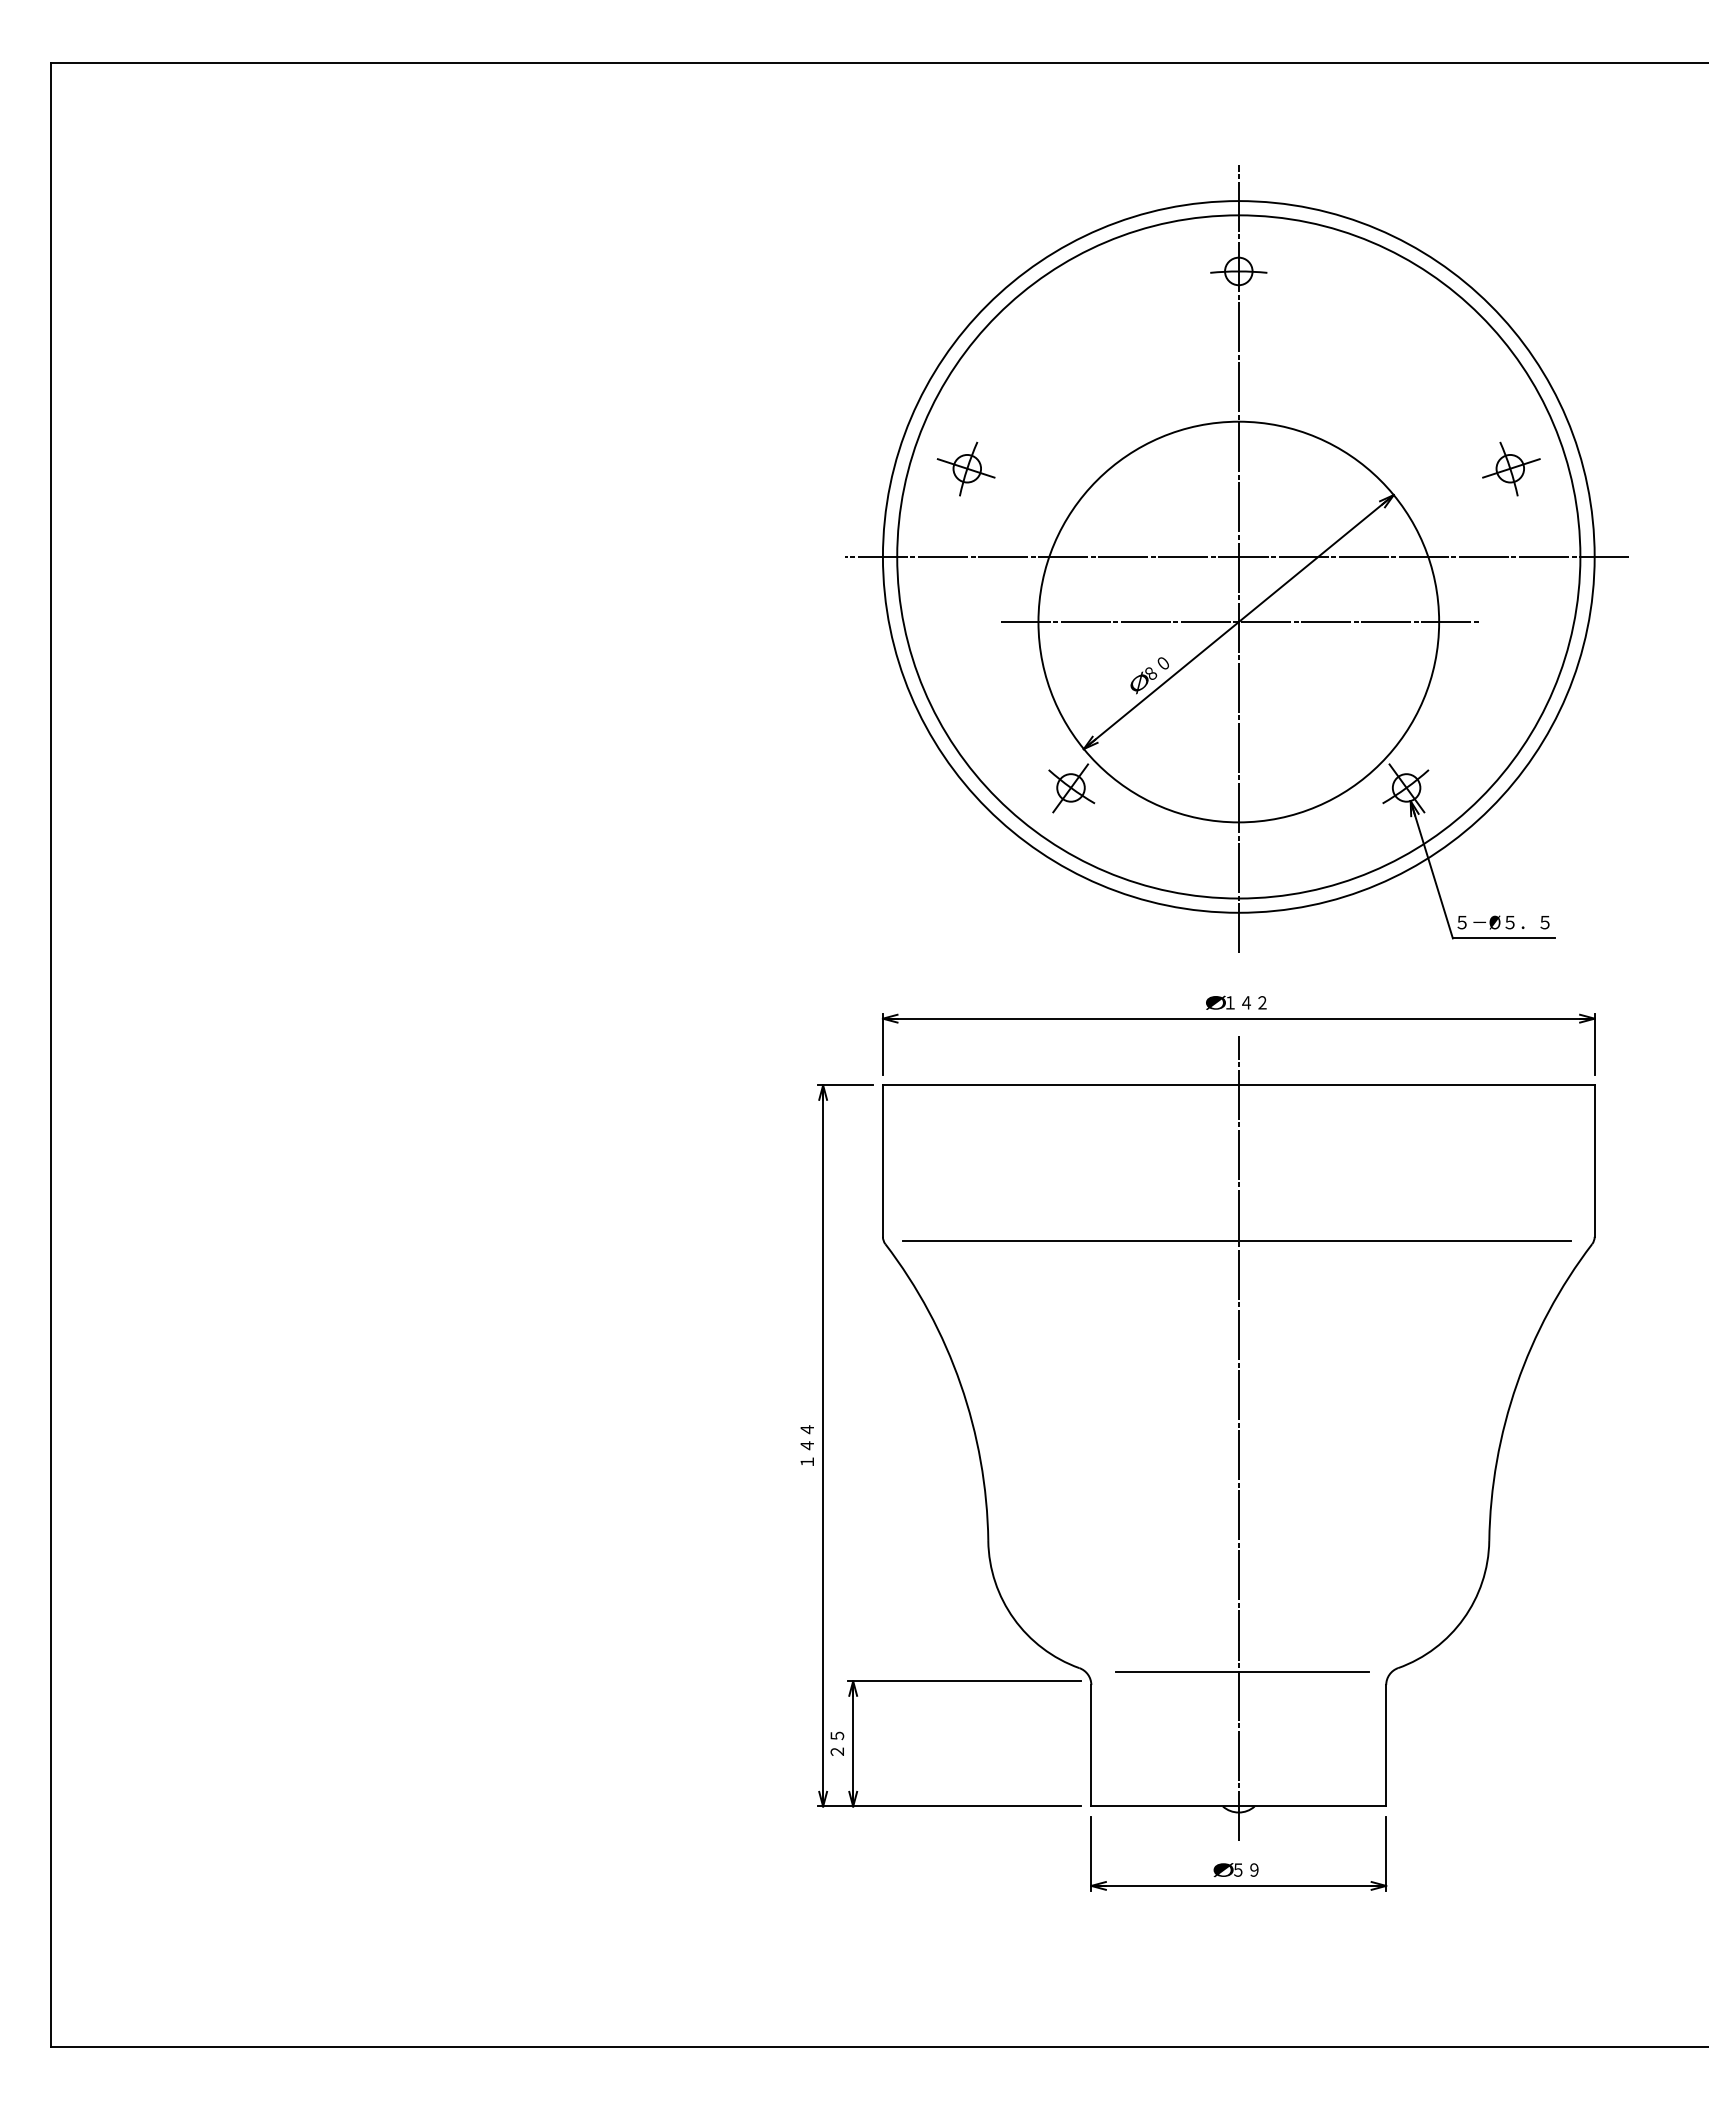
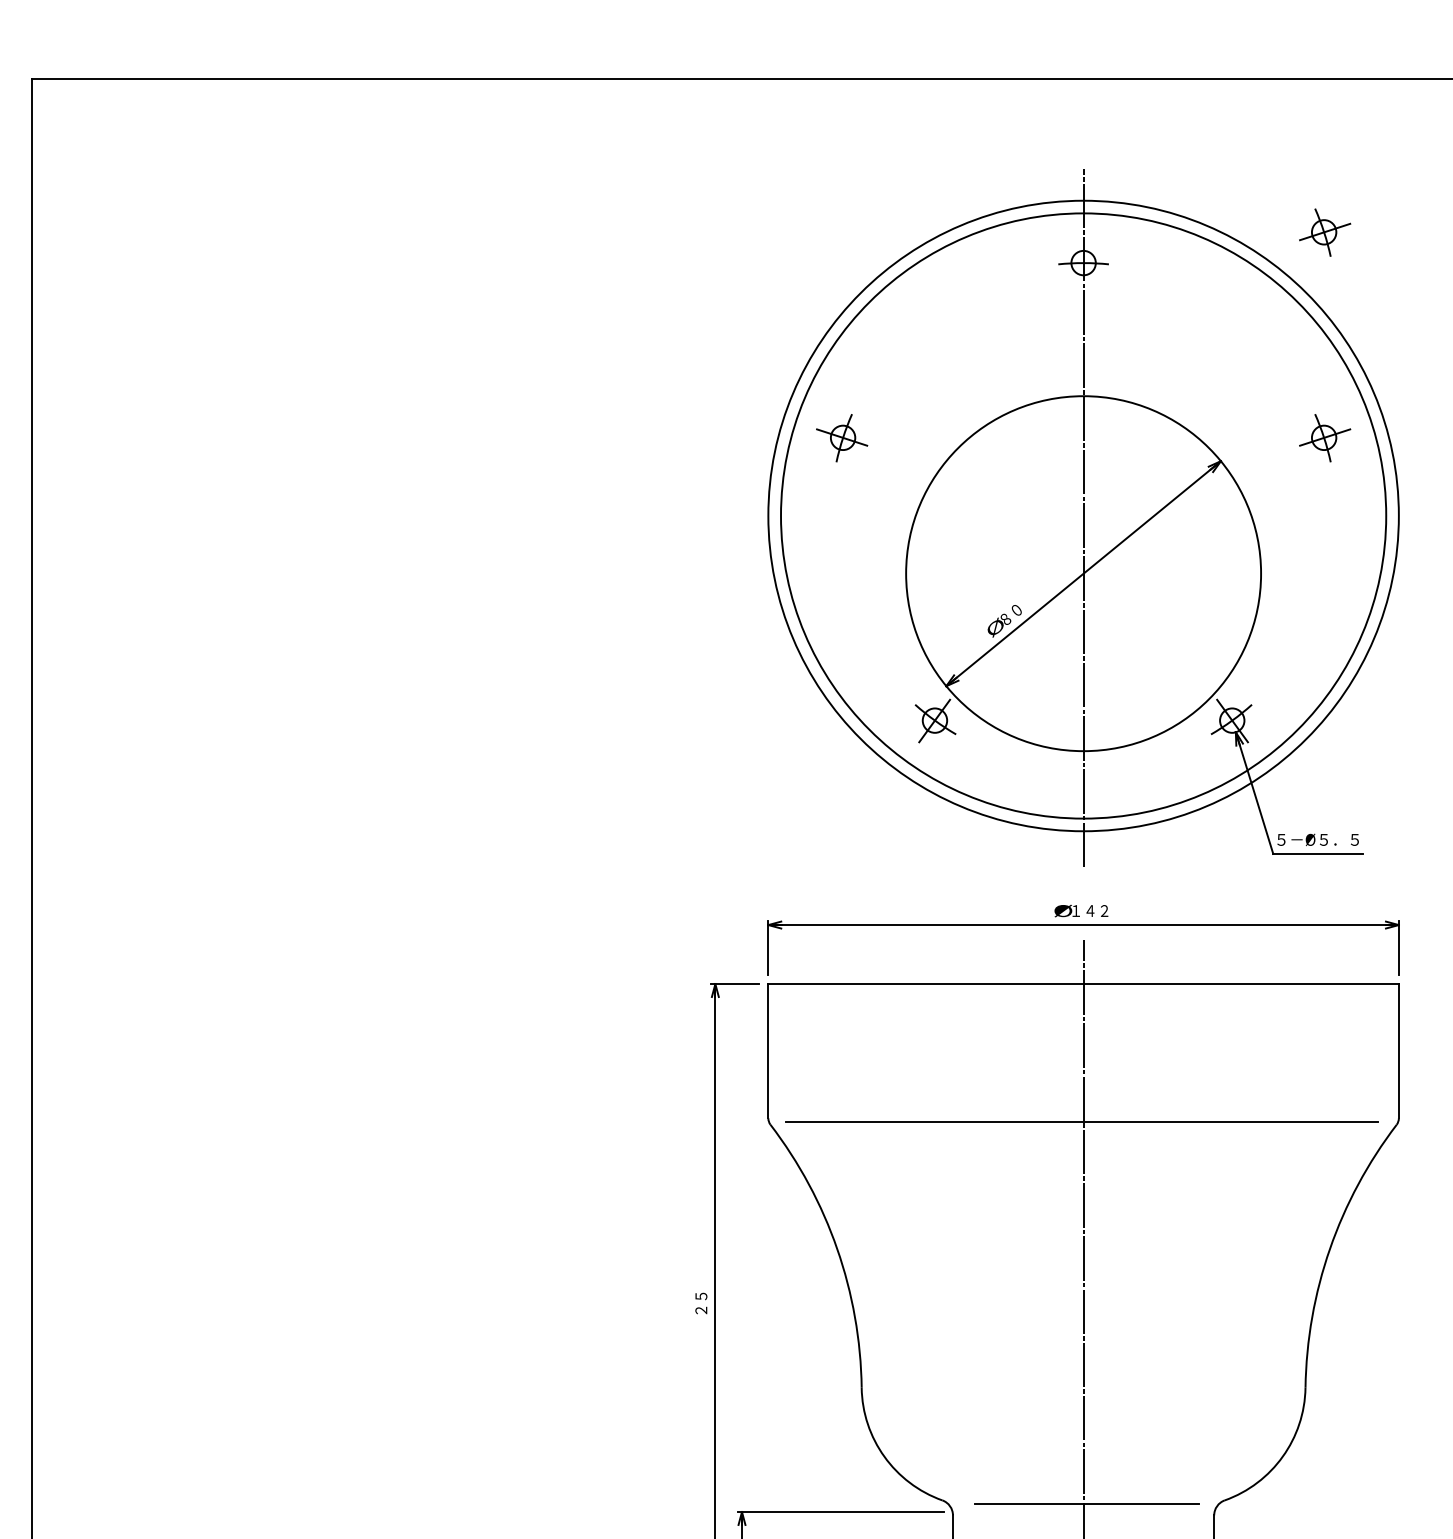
part: (1511, 236) -> (1325, 232), added
line: (1236, 556) -> (1081, 515), removed
line: (1239, 622) -> (1084, 574), removed
text: (807, 1445) -> (701, 1303), １４４ -> ２５

